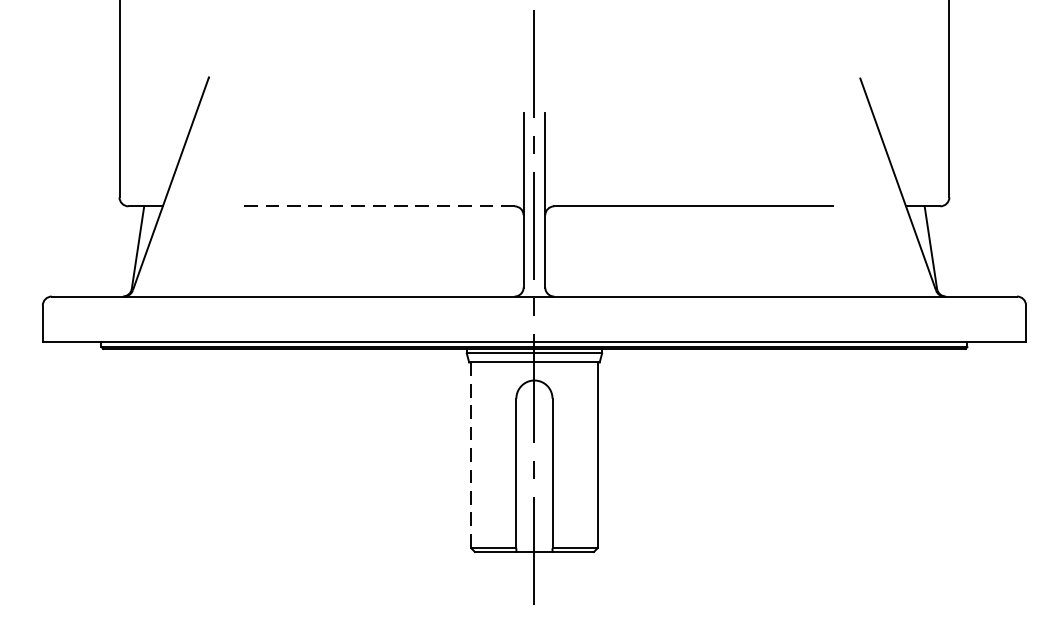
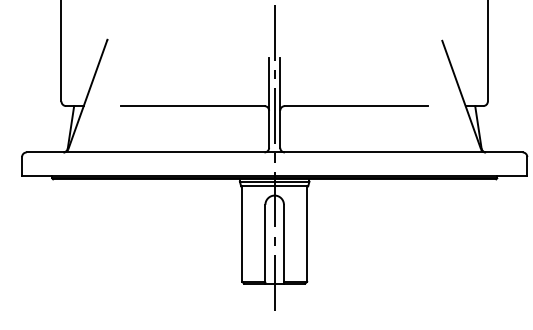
line: (374, 207) -> (192, 106), dashed -> solid
line: (471, 456) -> (242, 234), dashed -> solid

